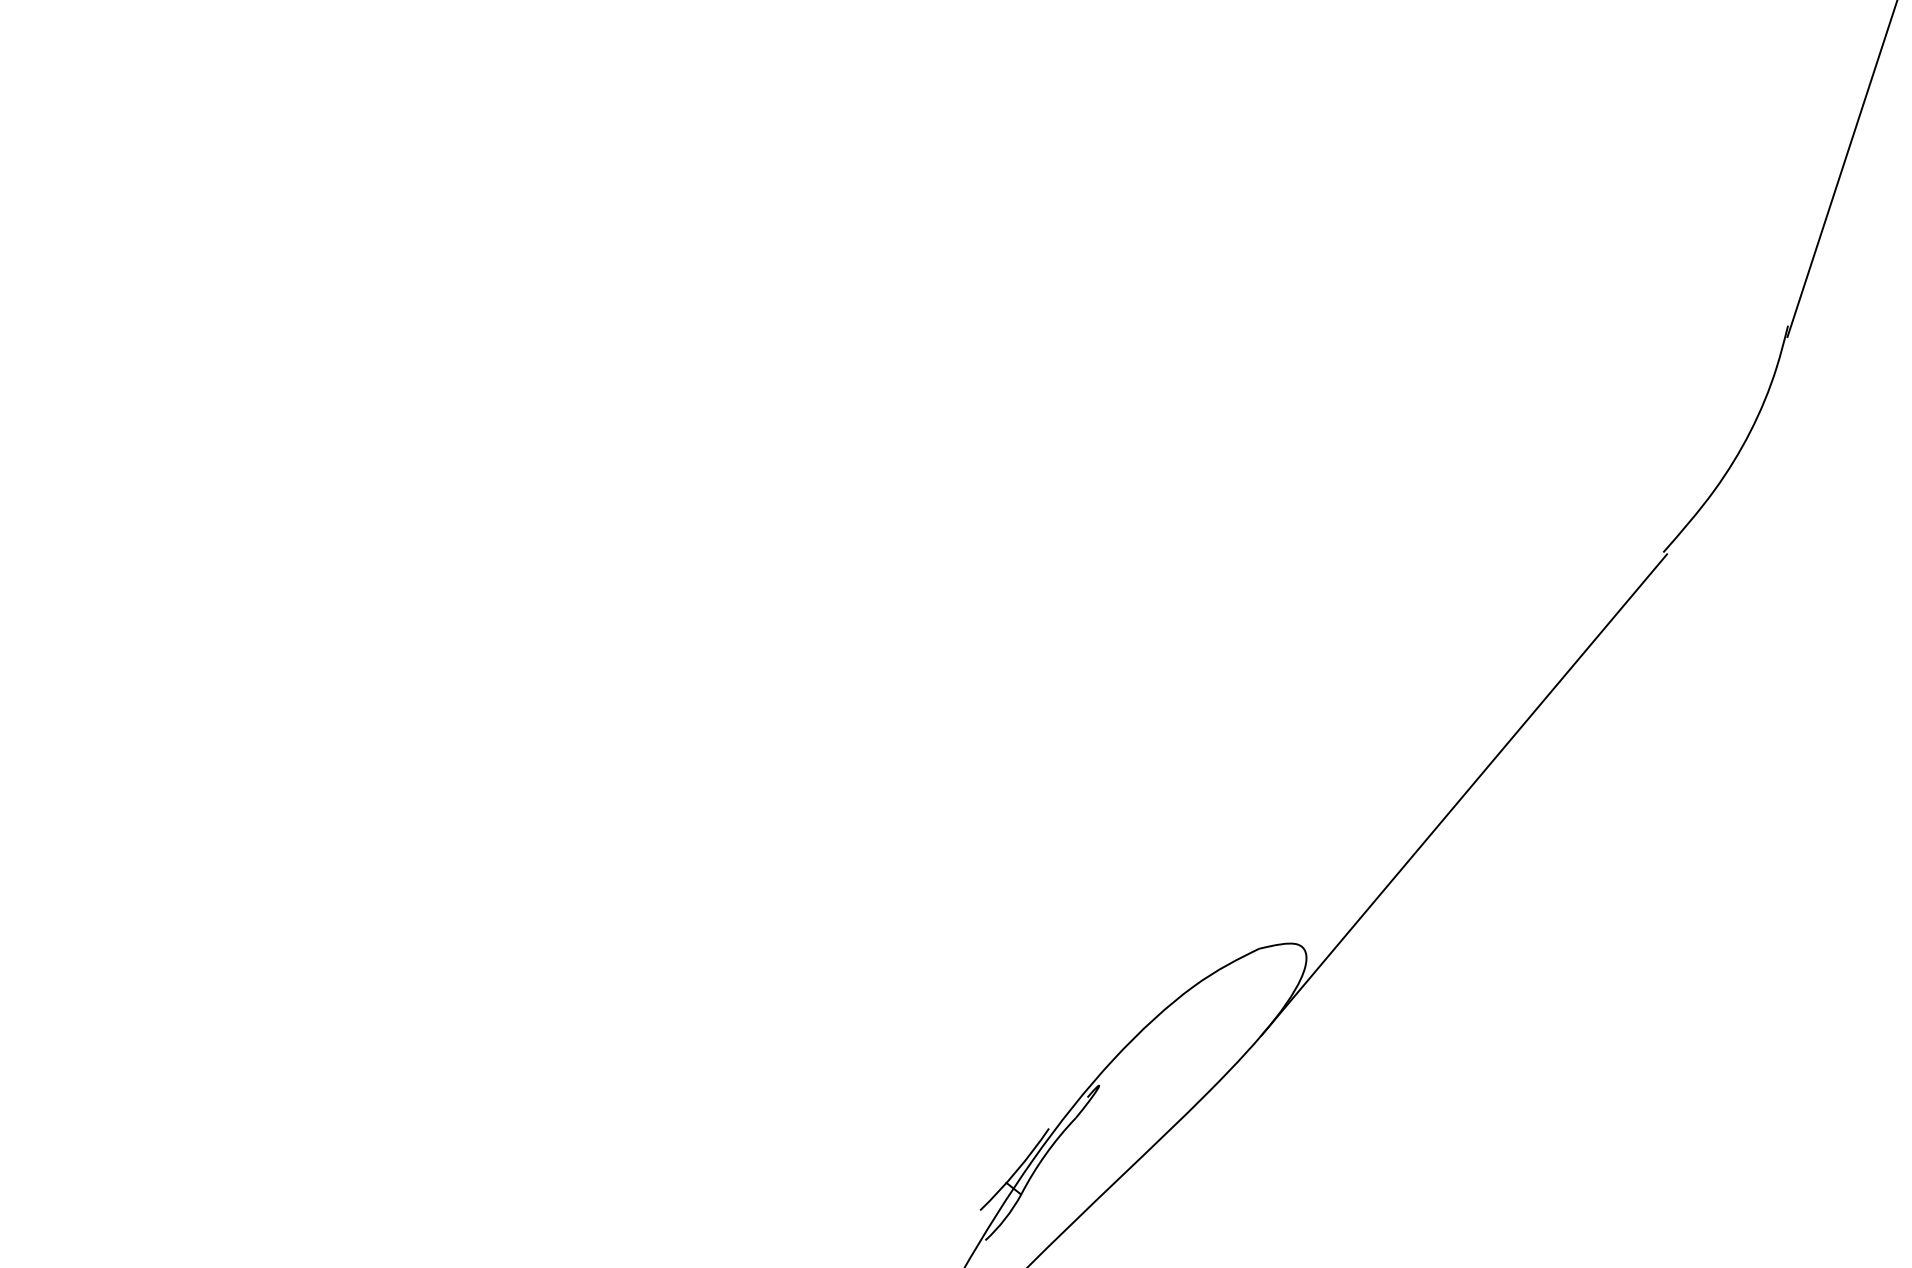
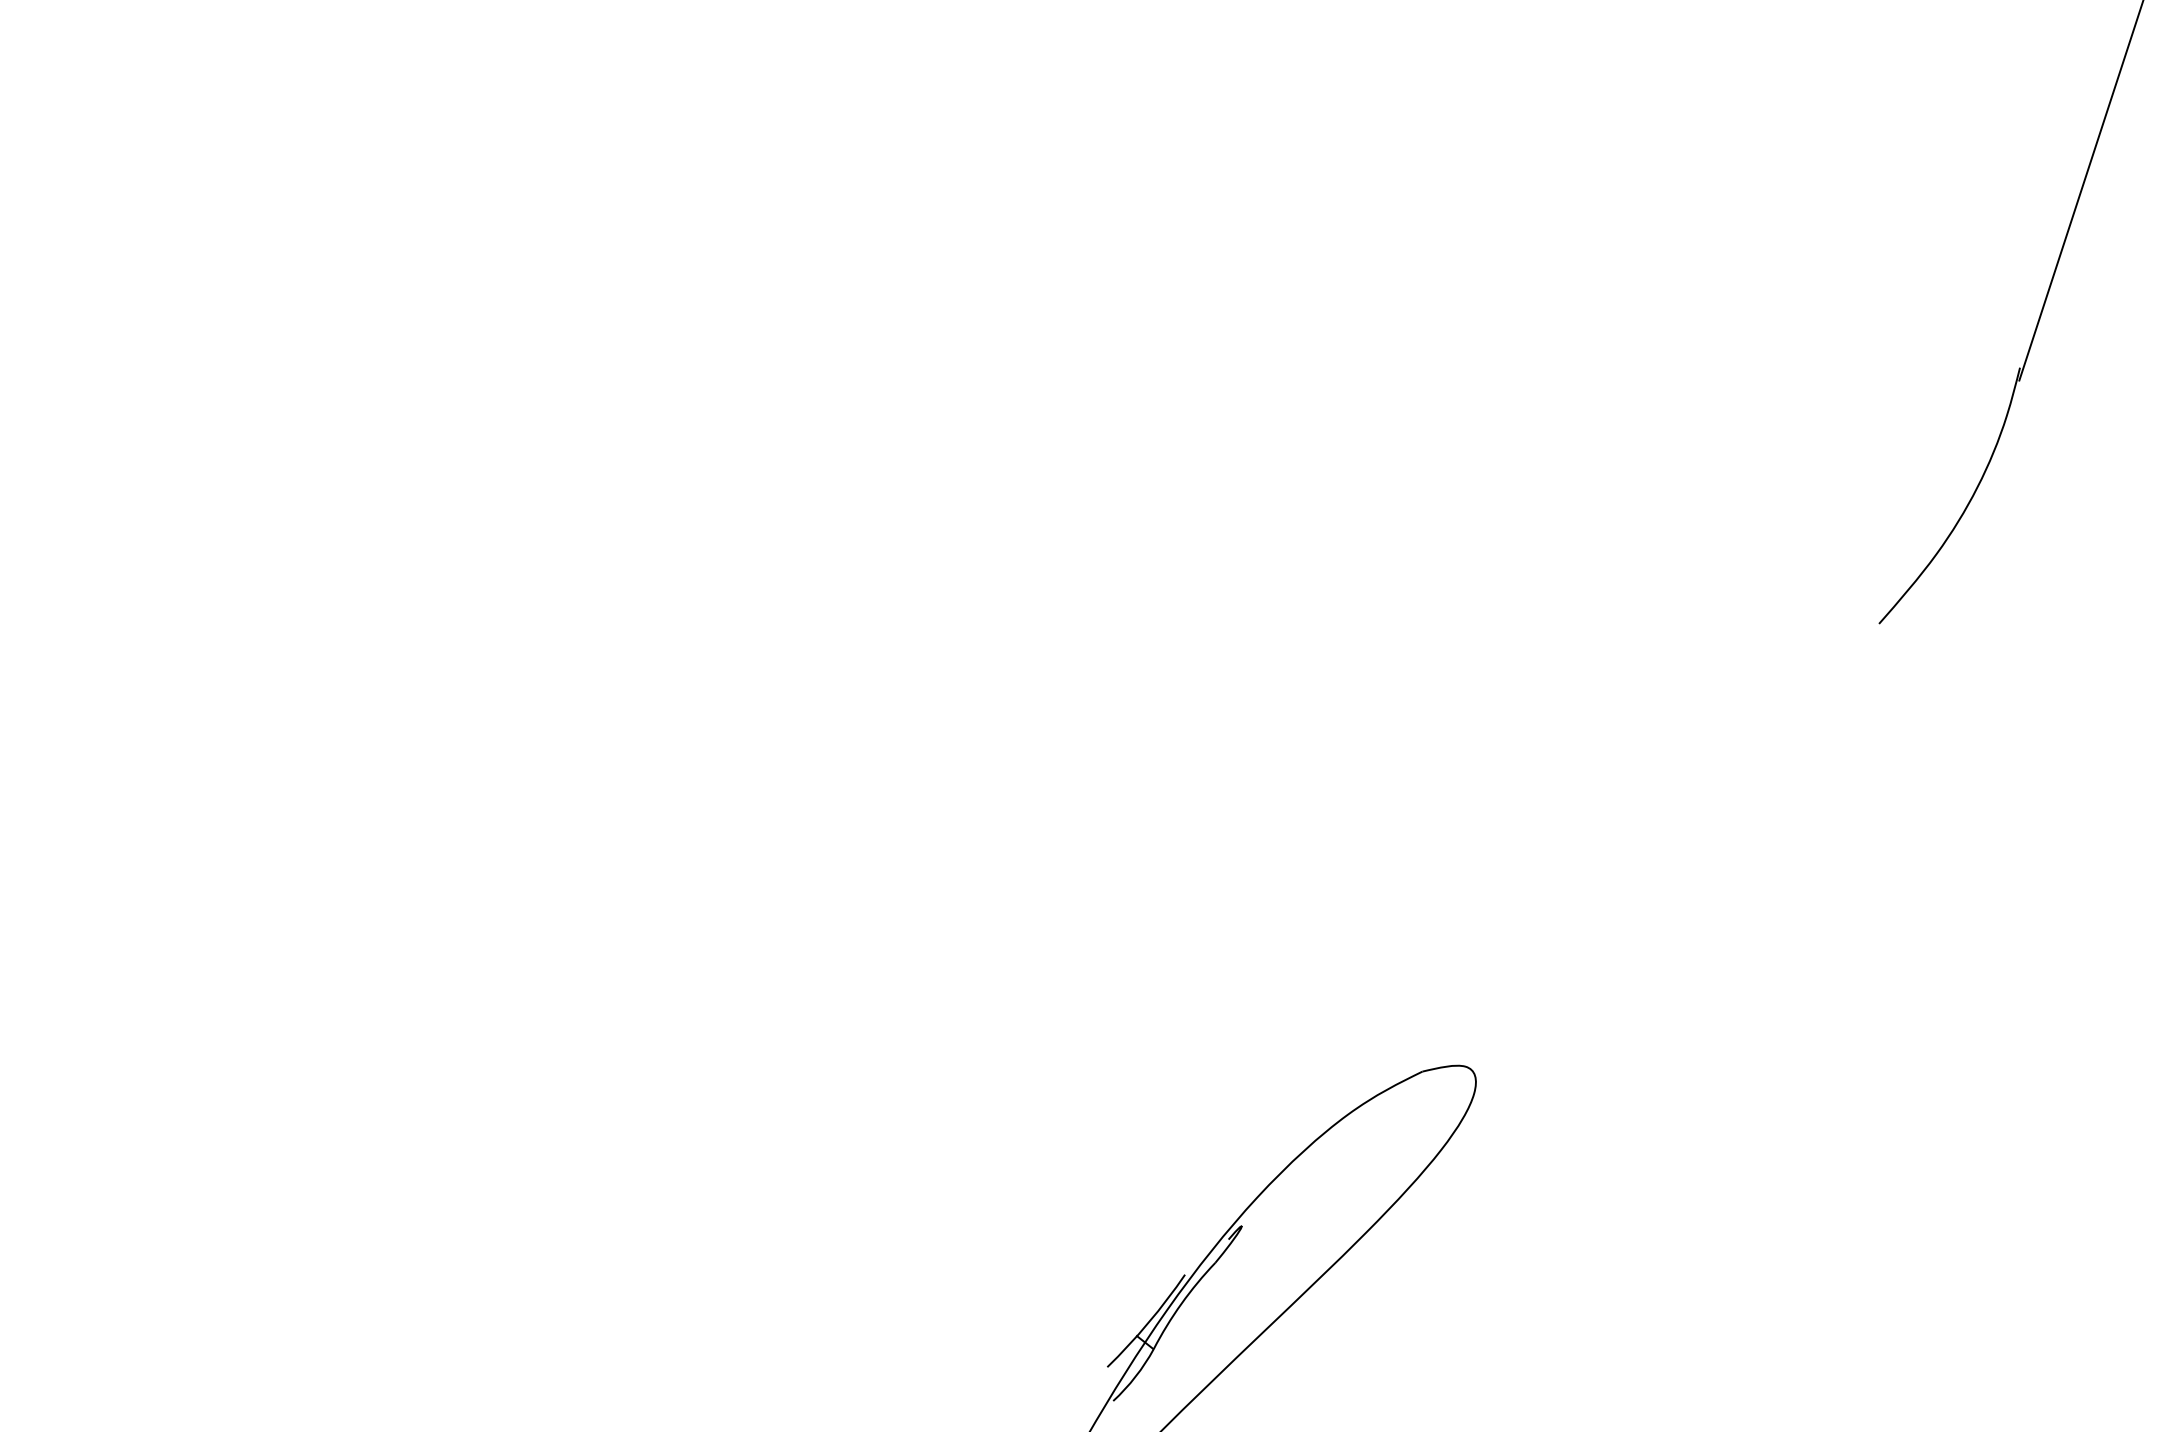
line: (1464, 794) -> (1654, 897), removed

